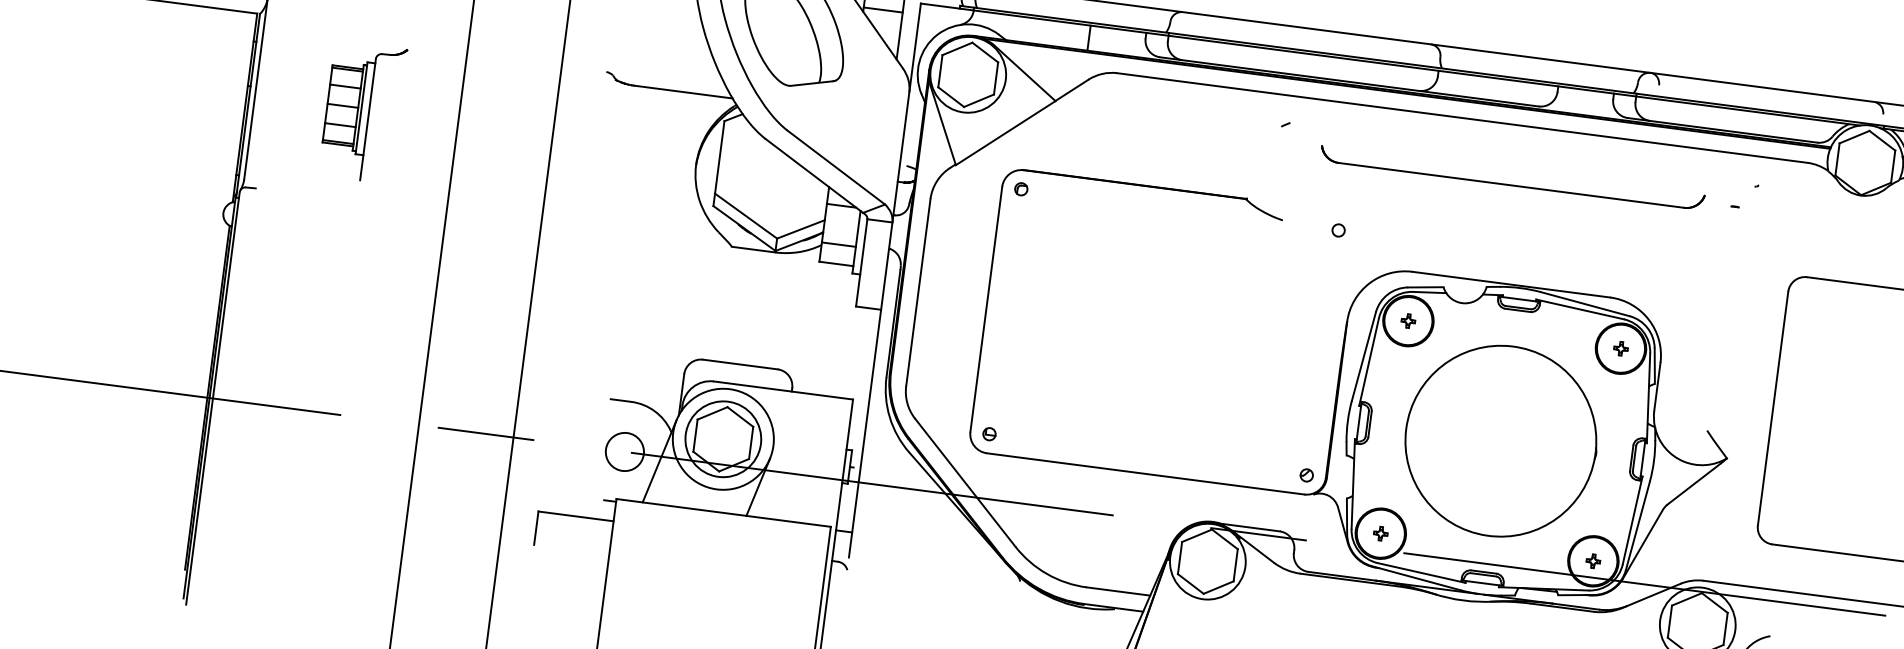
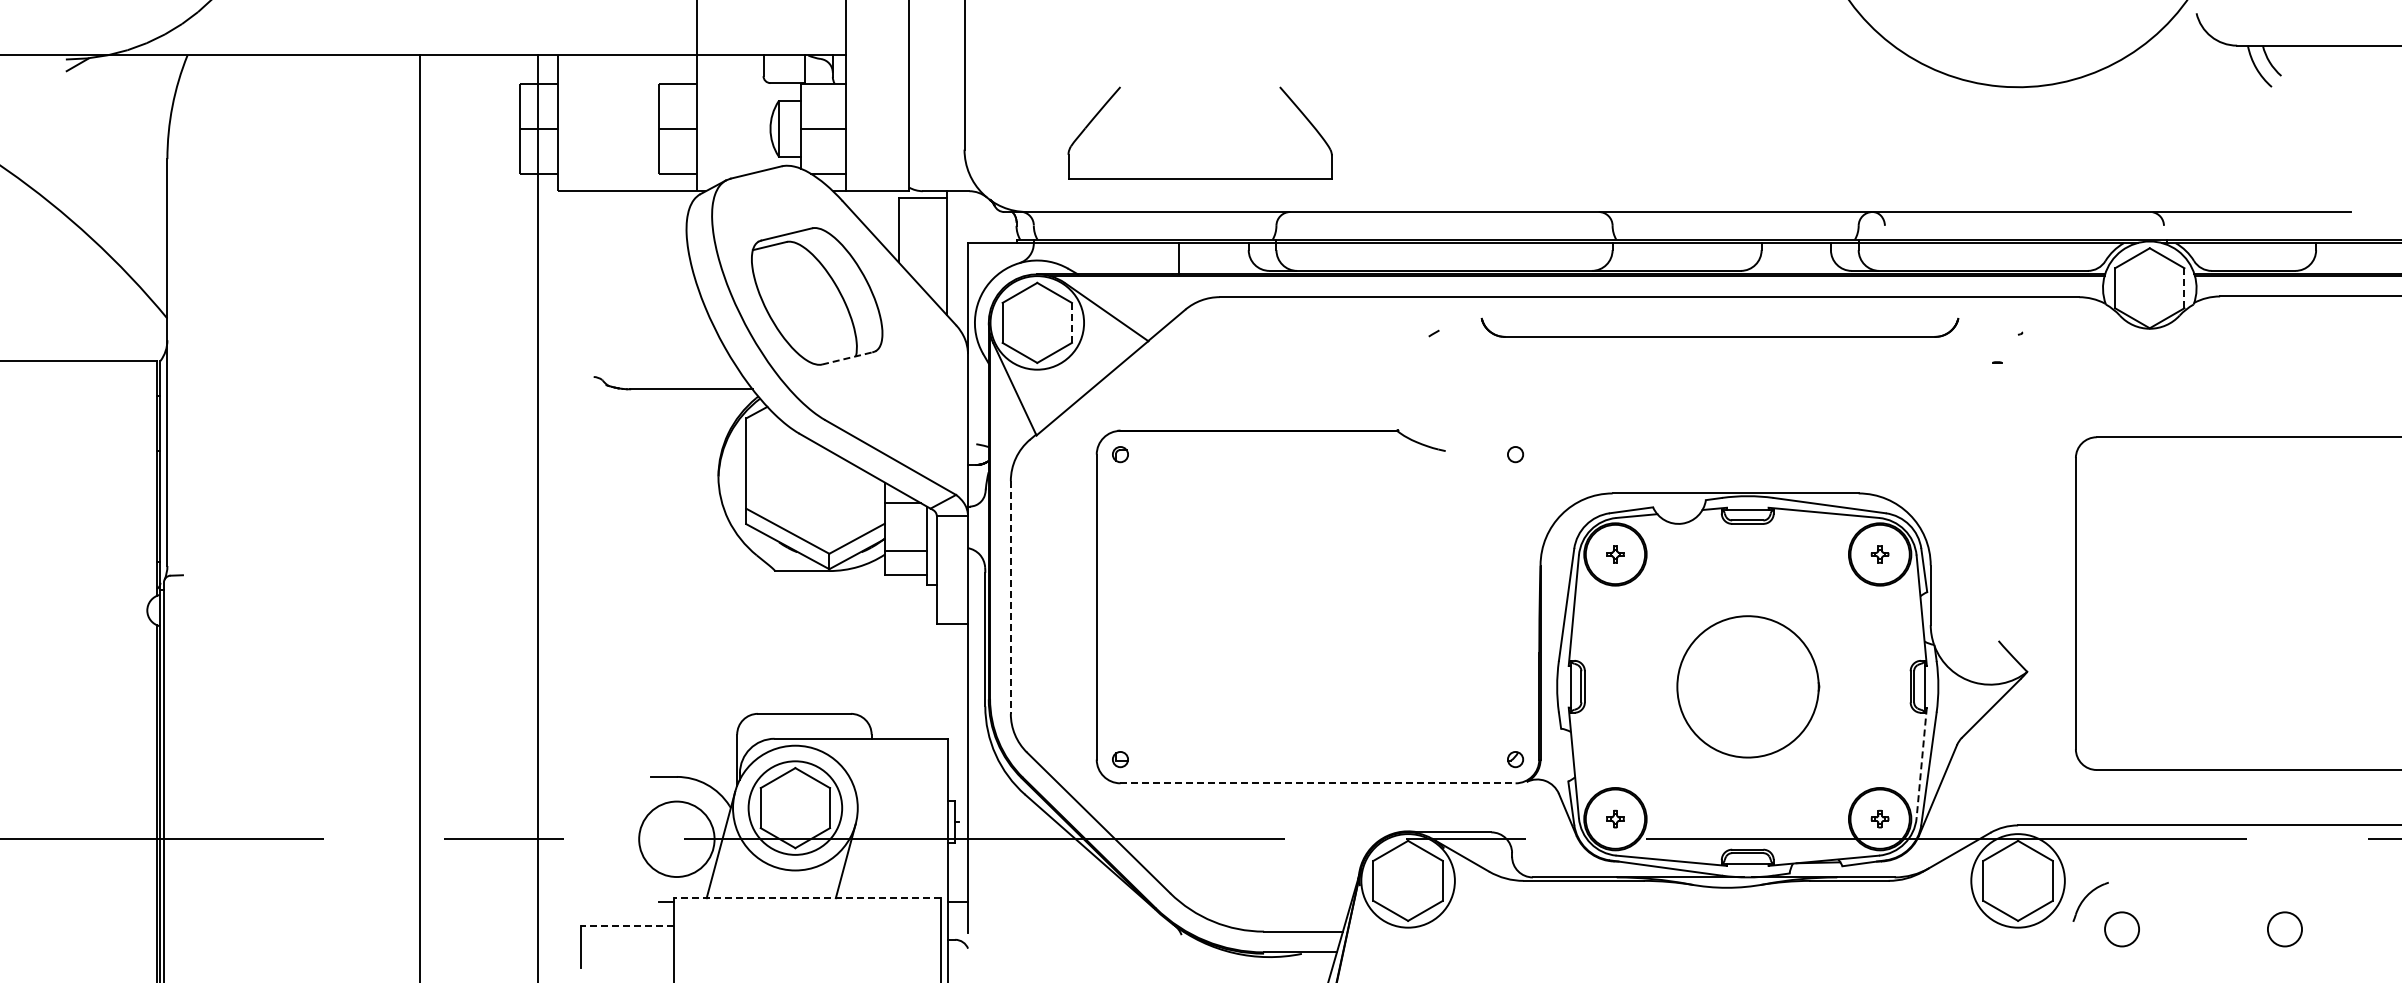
line: (882, 10) -> (922, 257), removed
line: (995, 78) -> (1071, 322), solid -> dashed
line: (812, 83) -> (848, 358), solid -> dashed
part: (363, 111) -> (302, 464), removed
line: (1893, 166) -> (2184, 287), solid -> dashed
part: (1511, 185) -> (1719, 336), moved
line: (917, 293) -> (1010, 598), solid -> dashed
part: (1501, 441) -> (1748, 686), size x0.6
circle: (624, 451) -> (676, 838), size x1.6
line: (1146, 474) -> (1318, 783), solid -> dashed
line: (723, 513) -> (807, 898), solid -> dashed
line: (576, 516) -> (627, 925), solid -> dashed
line: (1632, 520) -> (1921, 763), solid -> dashed

